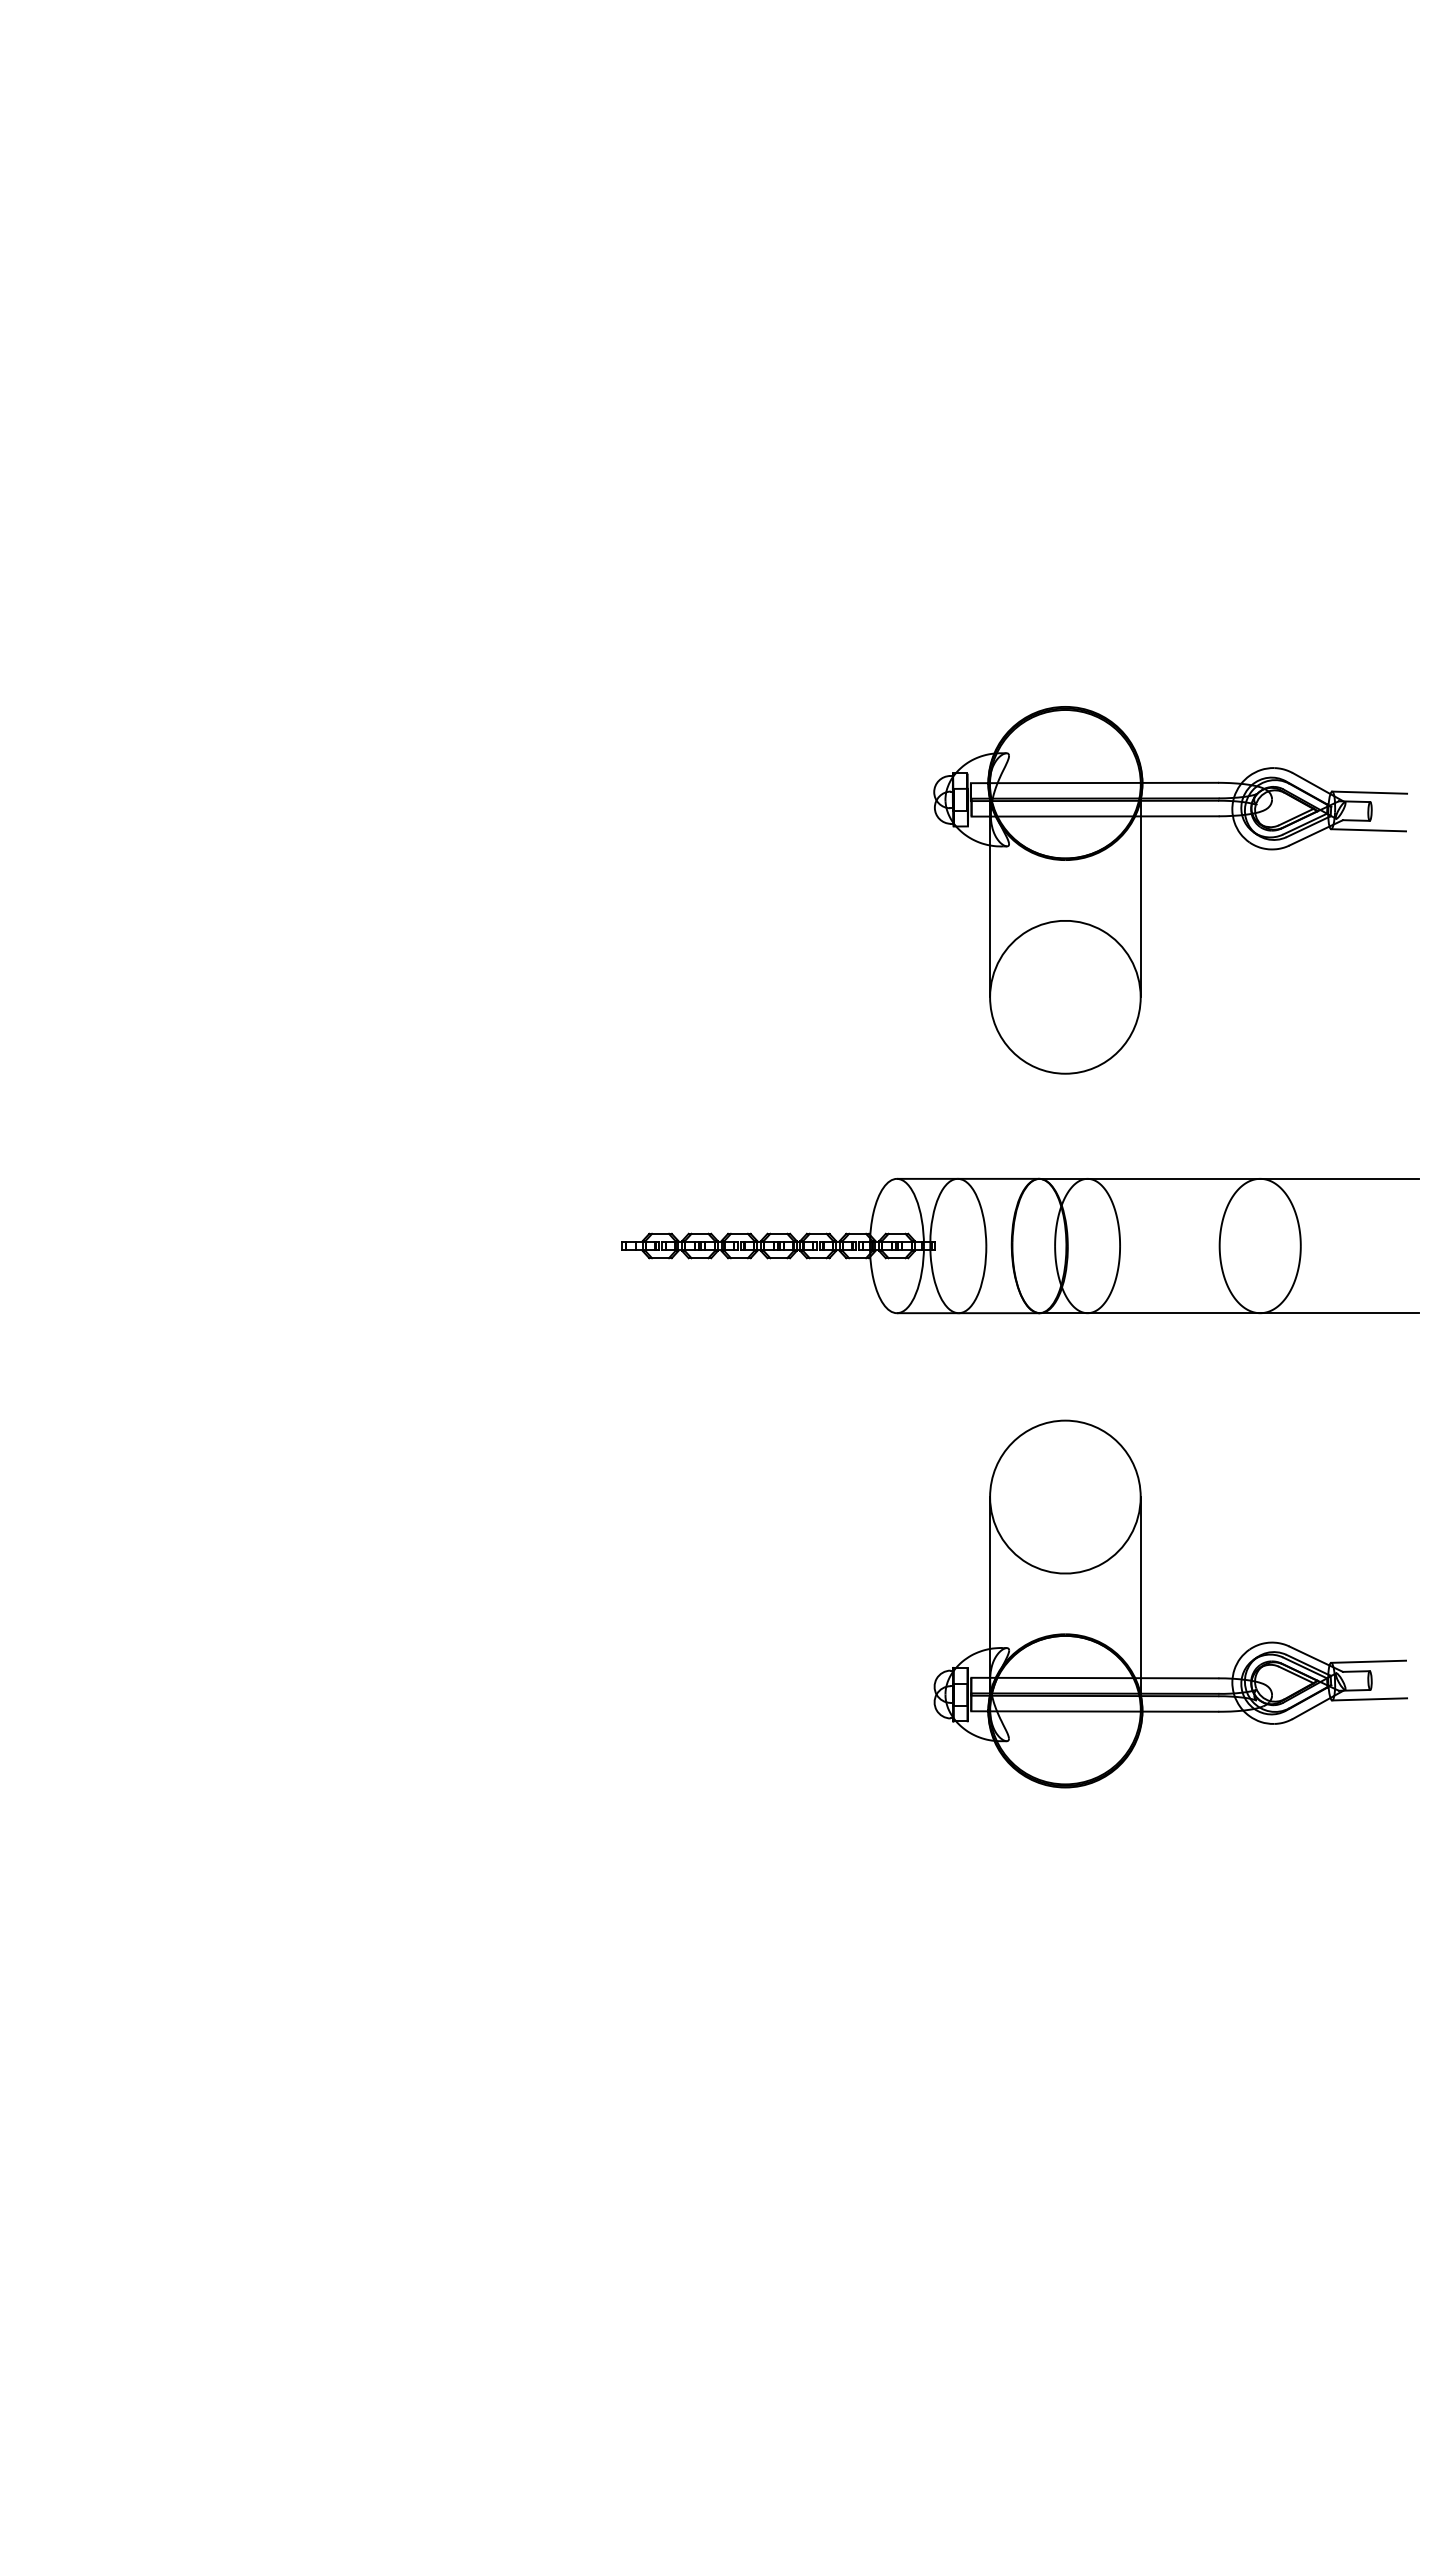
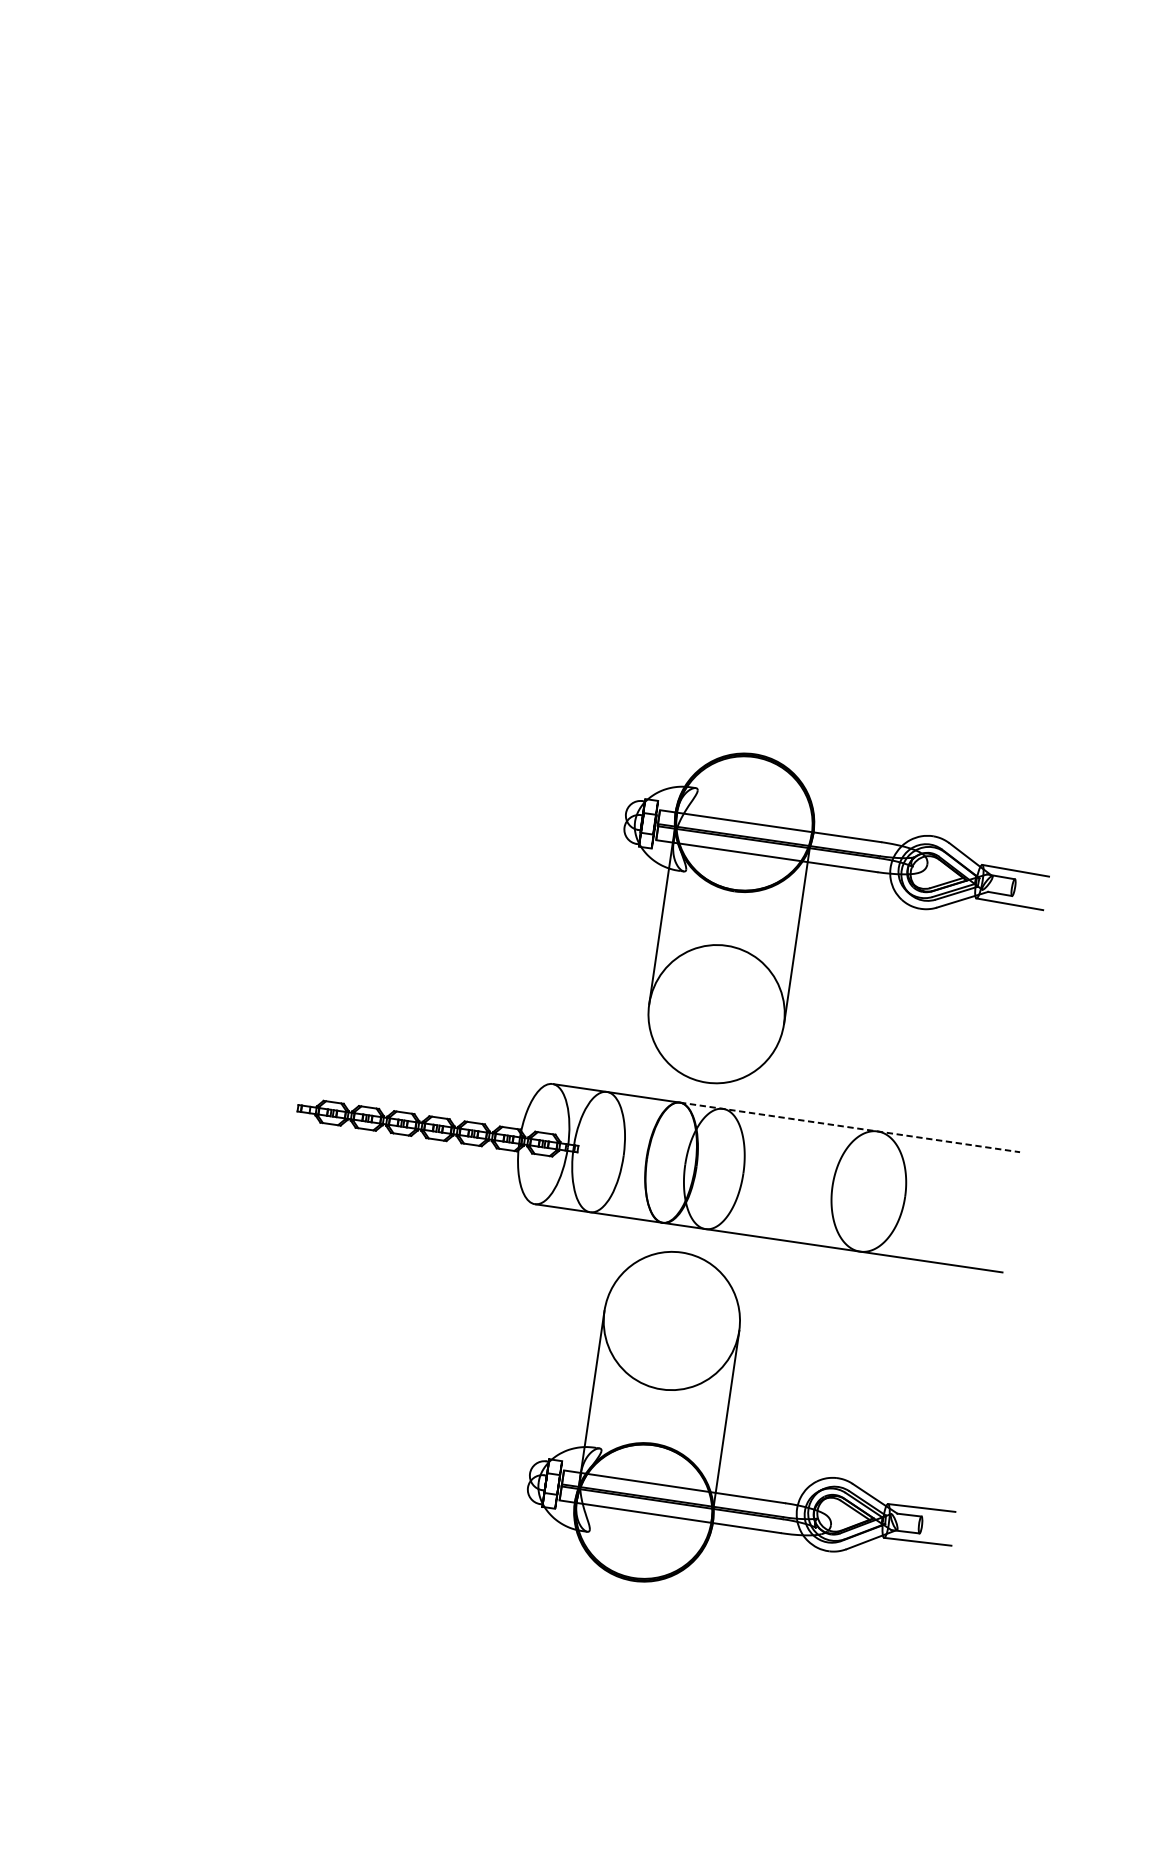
part: (1141, 890) -> (798, 928), moved
line: (1229, 1178) -> (850, 1127), solid -> dashed
part: (1141, 1603) -> (726, 1426), moved

